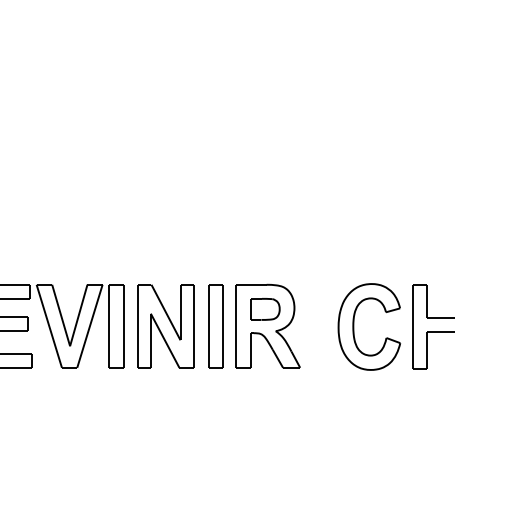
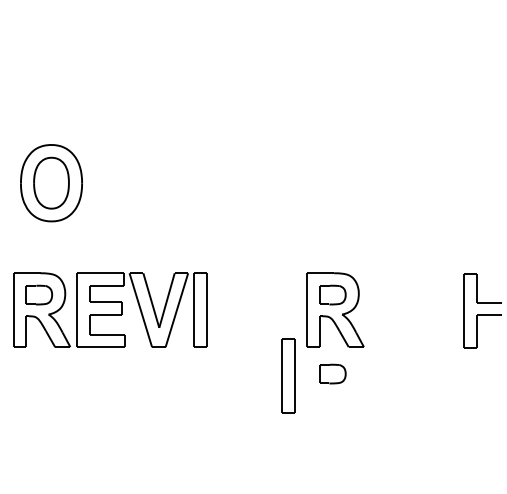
part: (164, 325) -> (243, 309), removed
part: (215, 325) -> (288, 375), moved
part: (354, 326) -> (412, 310), removed
part: (264, 397) -> (332, 373), added

